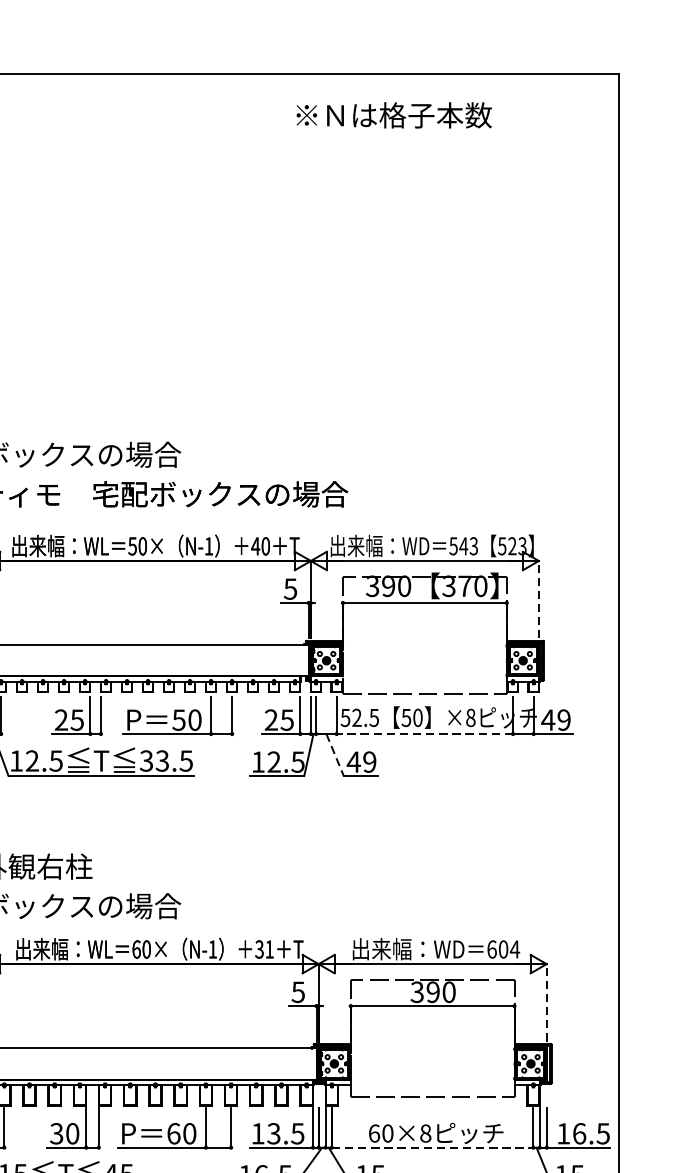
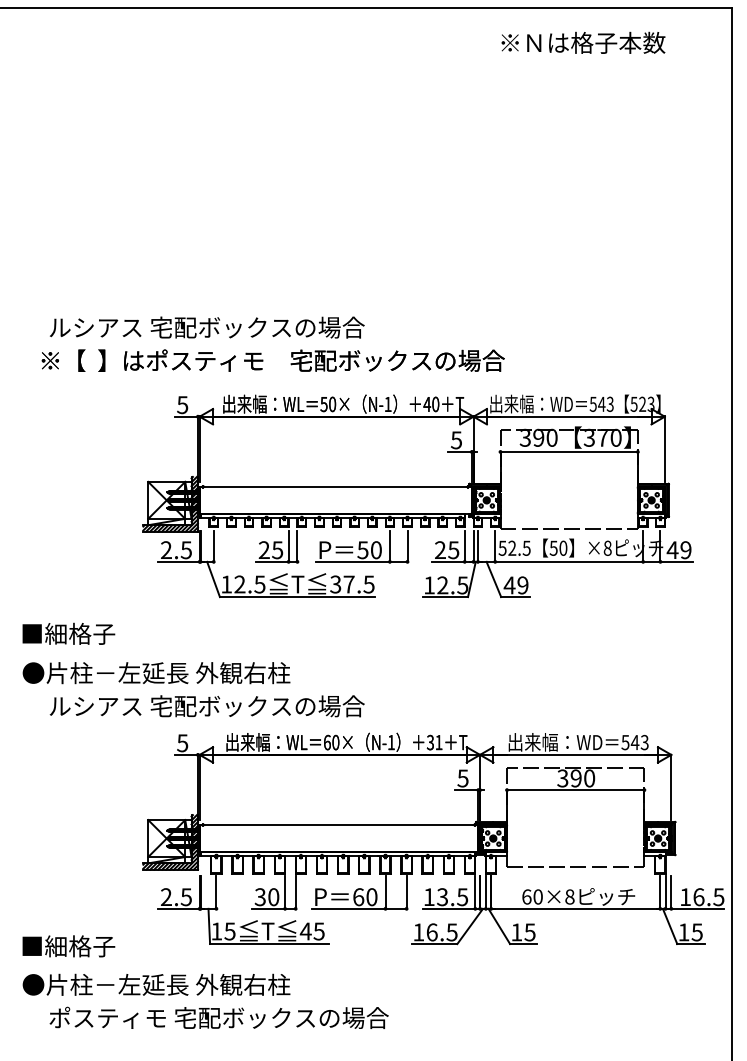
text: (394, 114) -> (583, 42), moved
line: (538, 600) -> (664, 449), dashed -> solid
line: (425, 733) -> (569, 561), dashed -> solid
line: (335, 755) -> (494, 579), dashed -> solid
text: (161, 761) -> (348, 584), 33.5 -> 37.5
text: (503, 949) -> (635, 742), 604 -> 543
line: (546, 1003) -> (671, 787), dashed -> solid
line: (432, 1147) -> (575, 908), dashed -> solid

